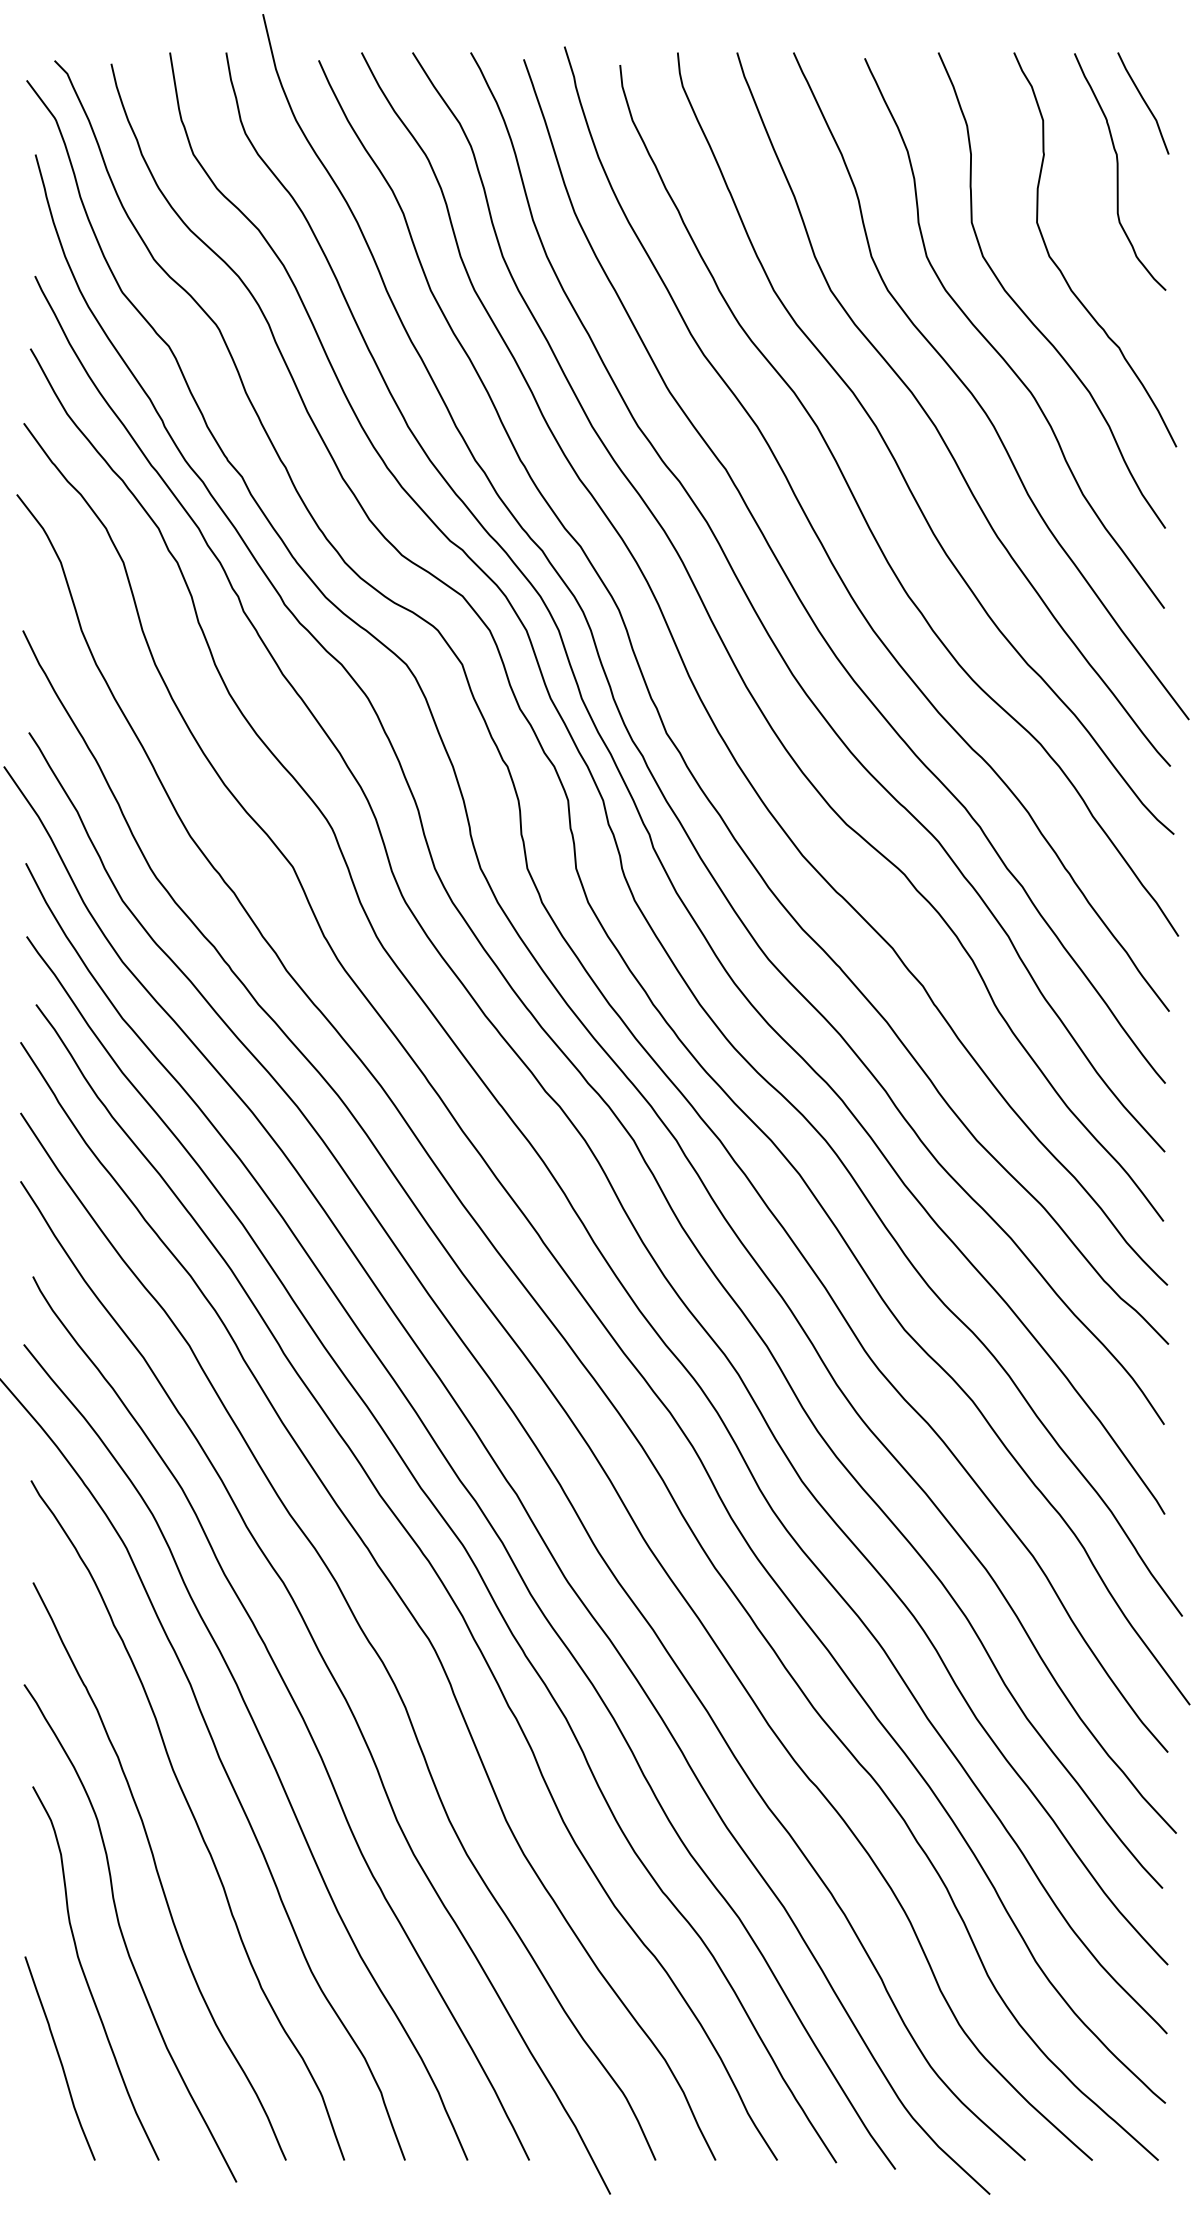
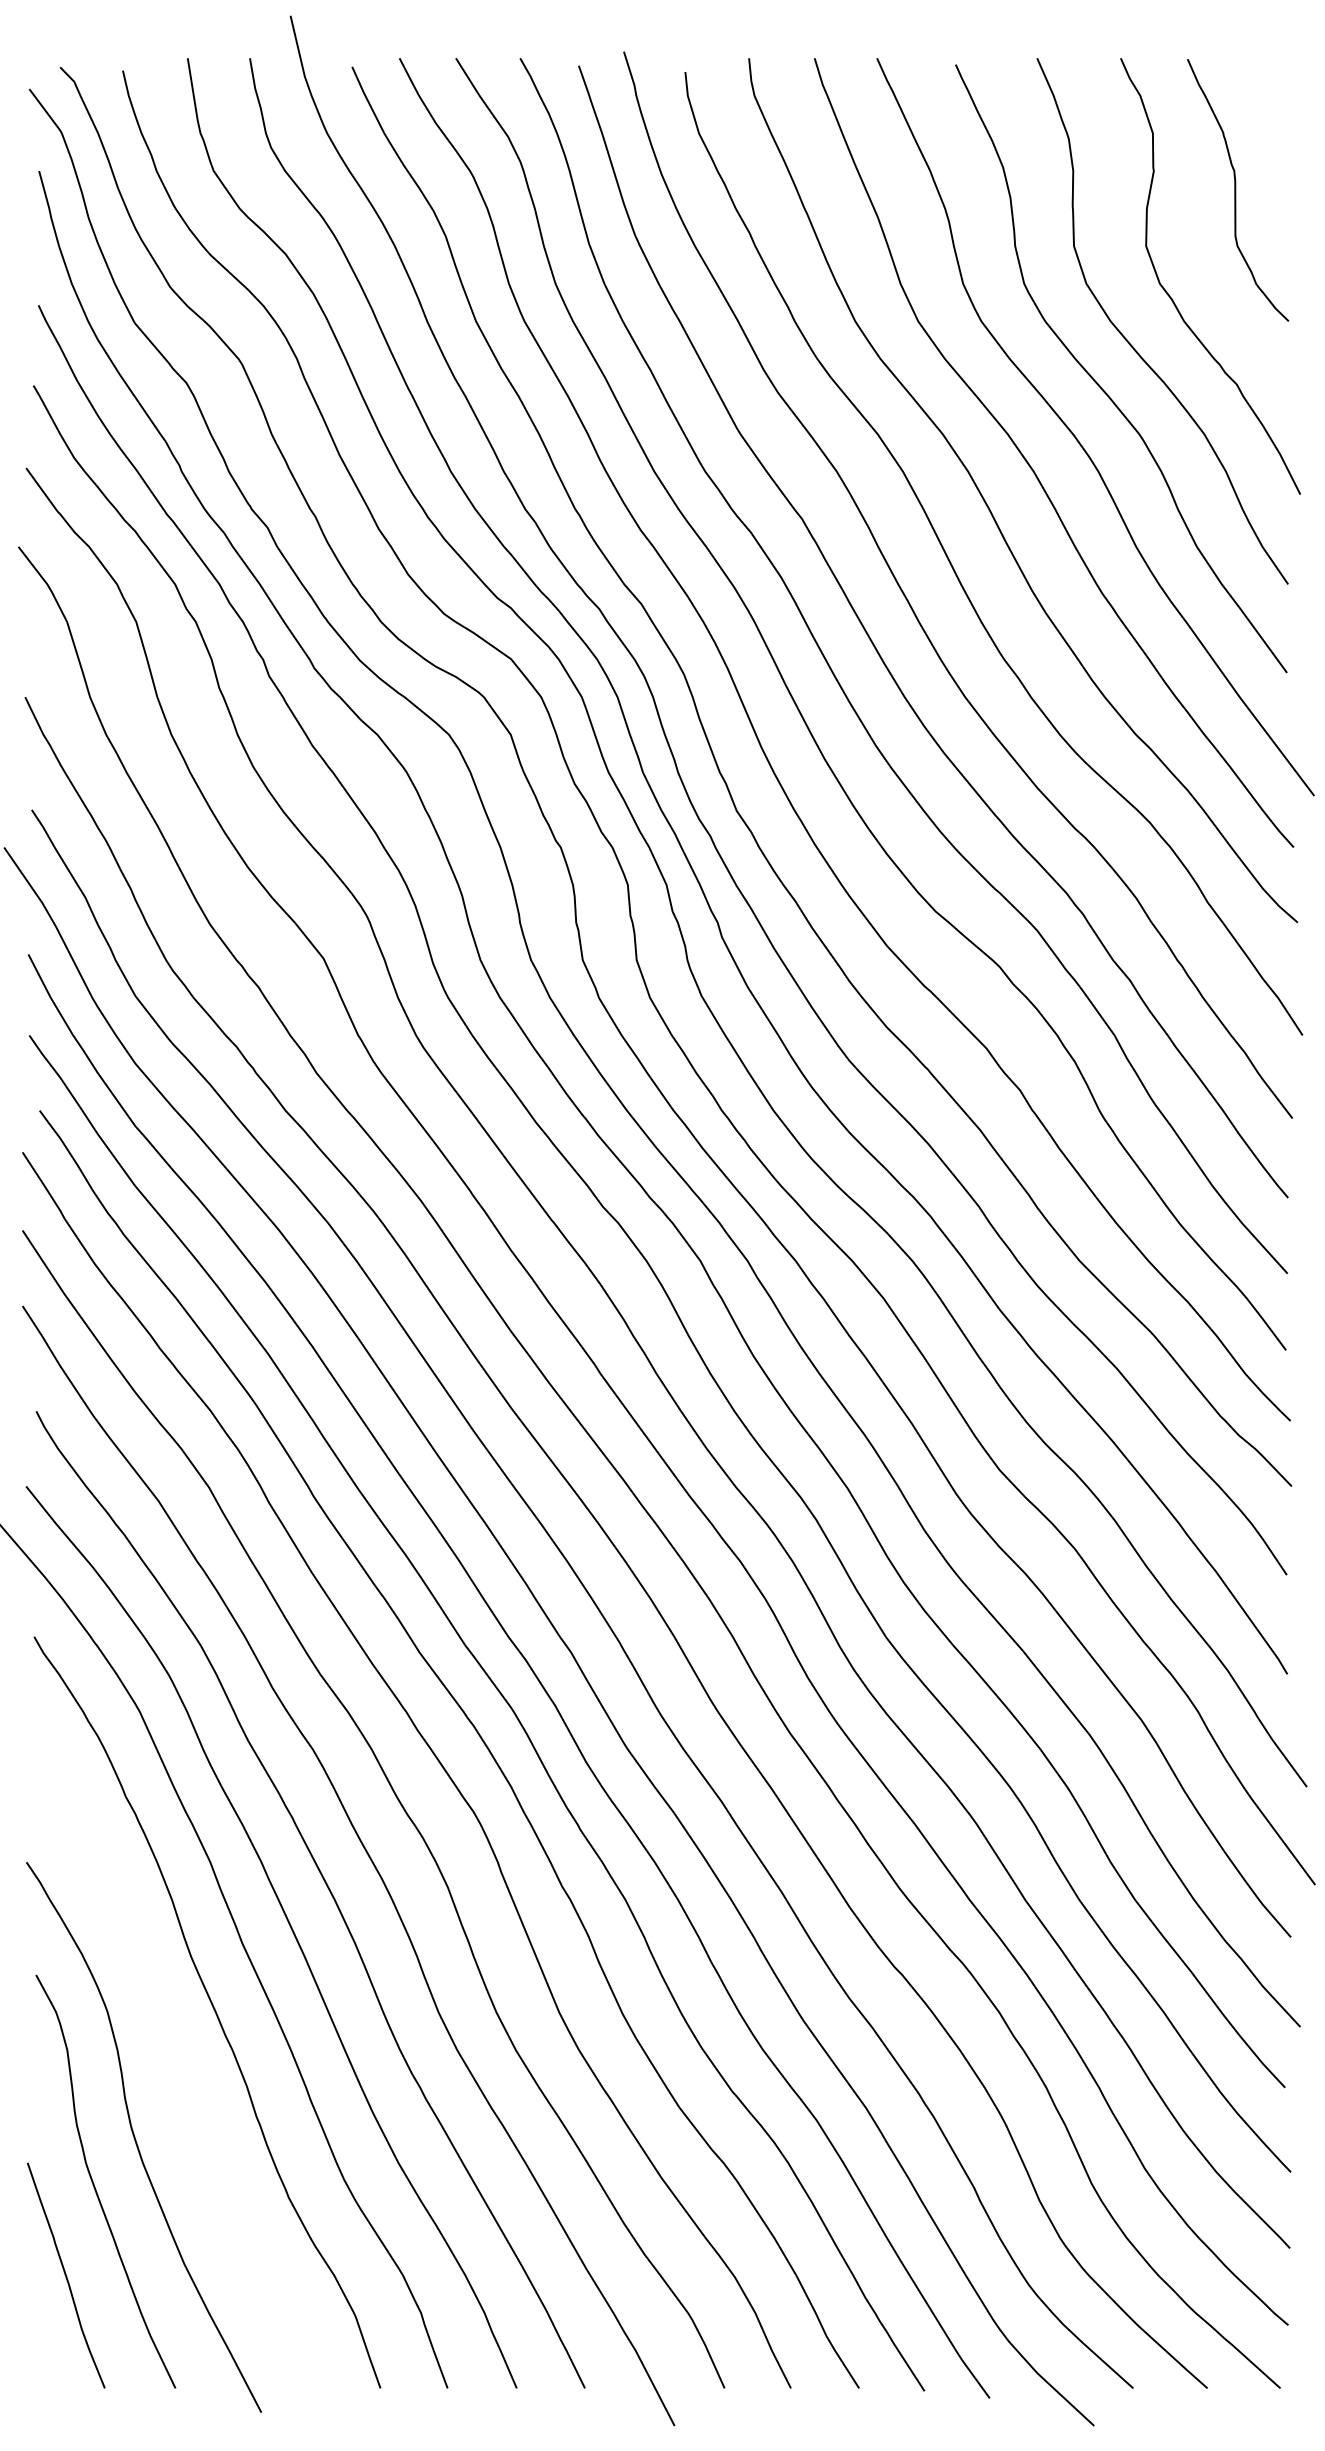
curve: (1144, 103) -> (1264, 114), removed
curve: (158, 1871) -> (175, 2068), removed

